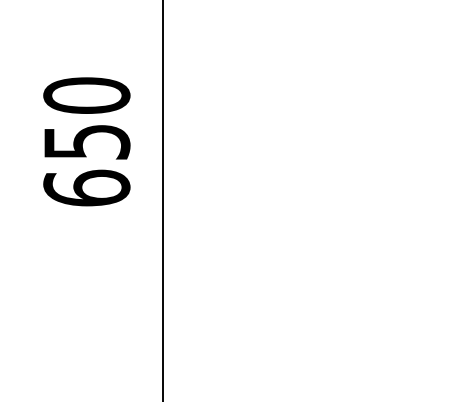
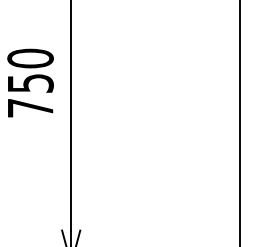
text: (86, 187) -> (30, 107), 650 -> 750

